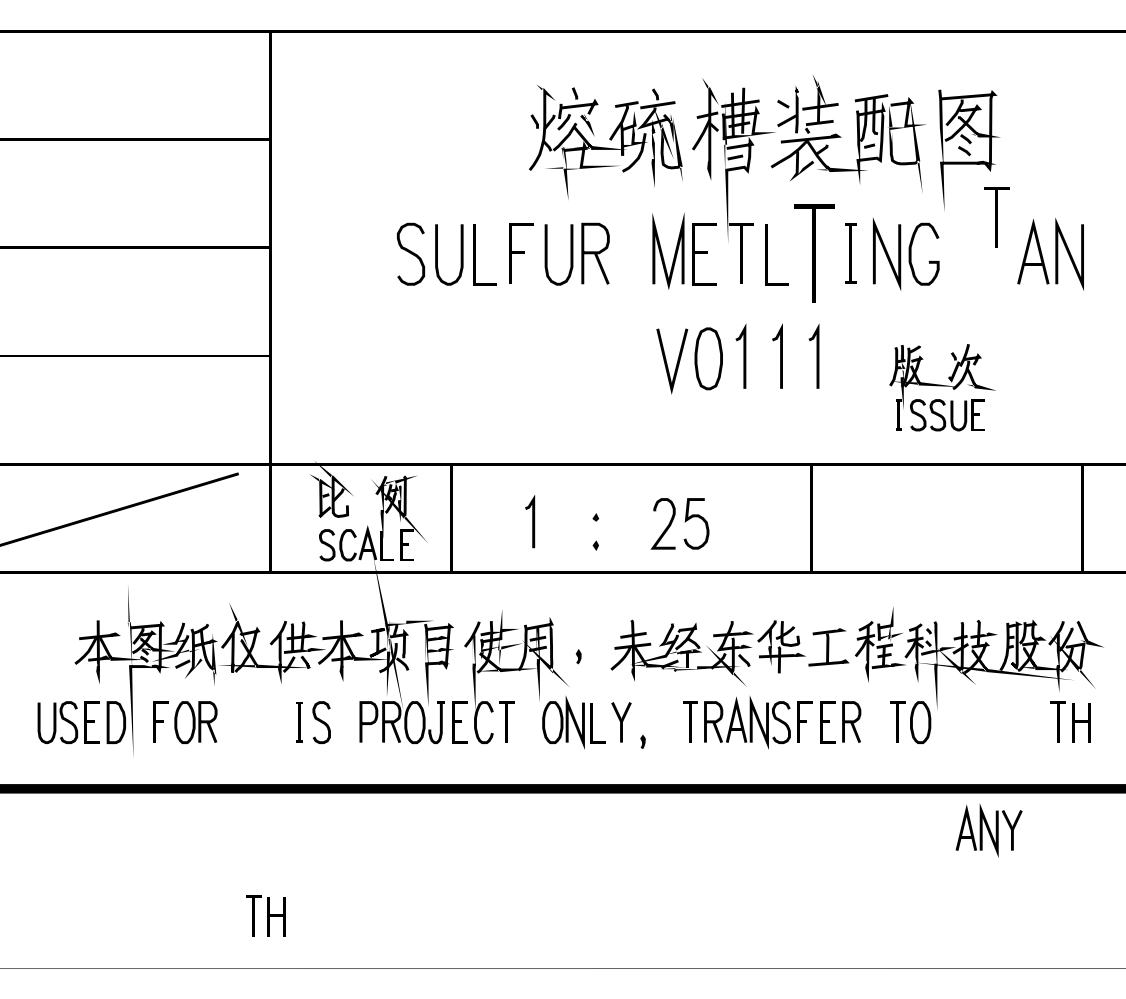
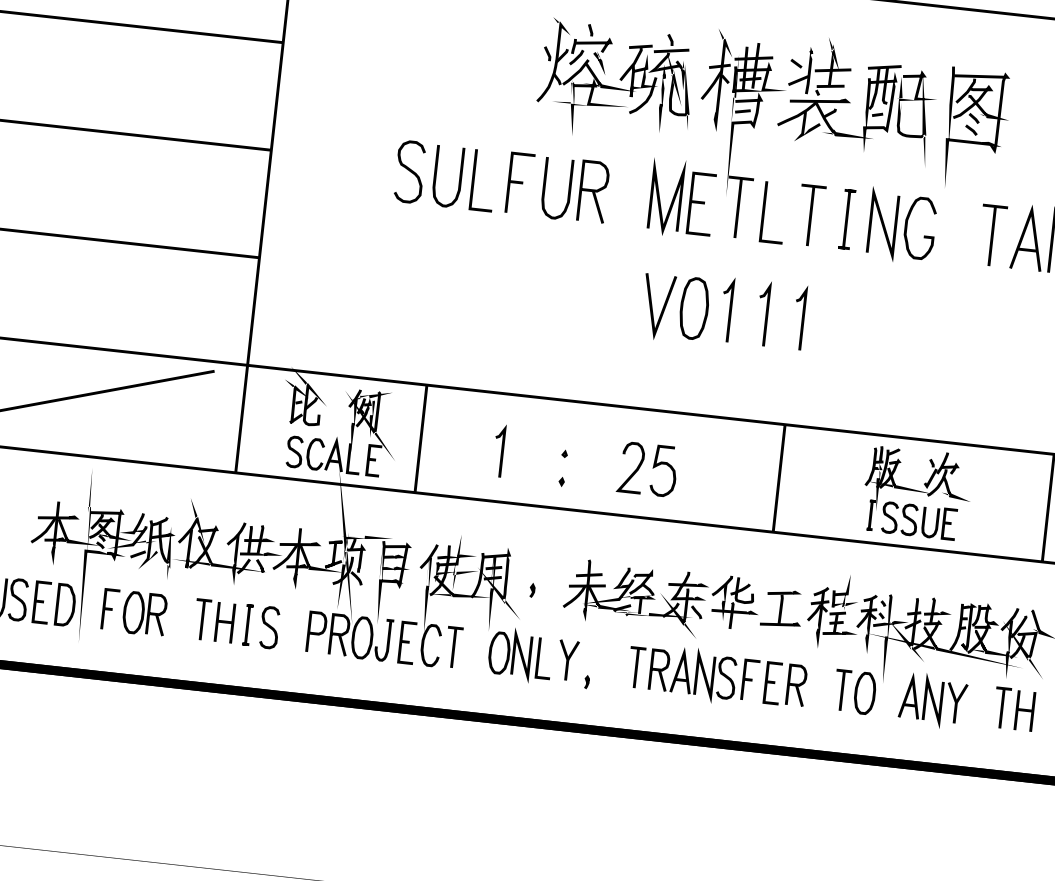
part: (996, 217) -> (991, 235), moved
part: (814, 253) -> (811, 215), size x0.62
part: (942, 387) -> (917, 492), moved
part: (988, 830) -> (932, 700), moved
part: (265, 915) -> (214, 620), moved

